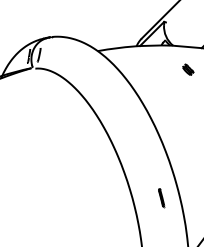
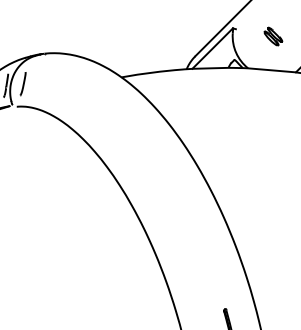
part: (188, 69) -> (273, 36), moved

